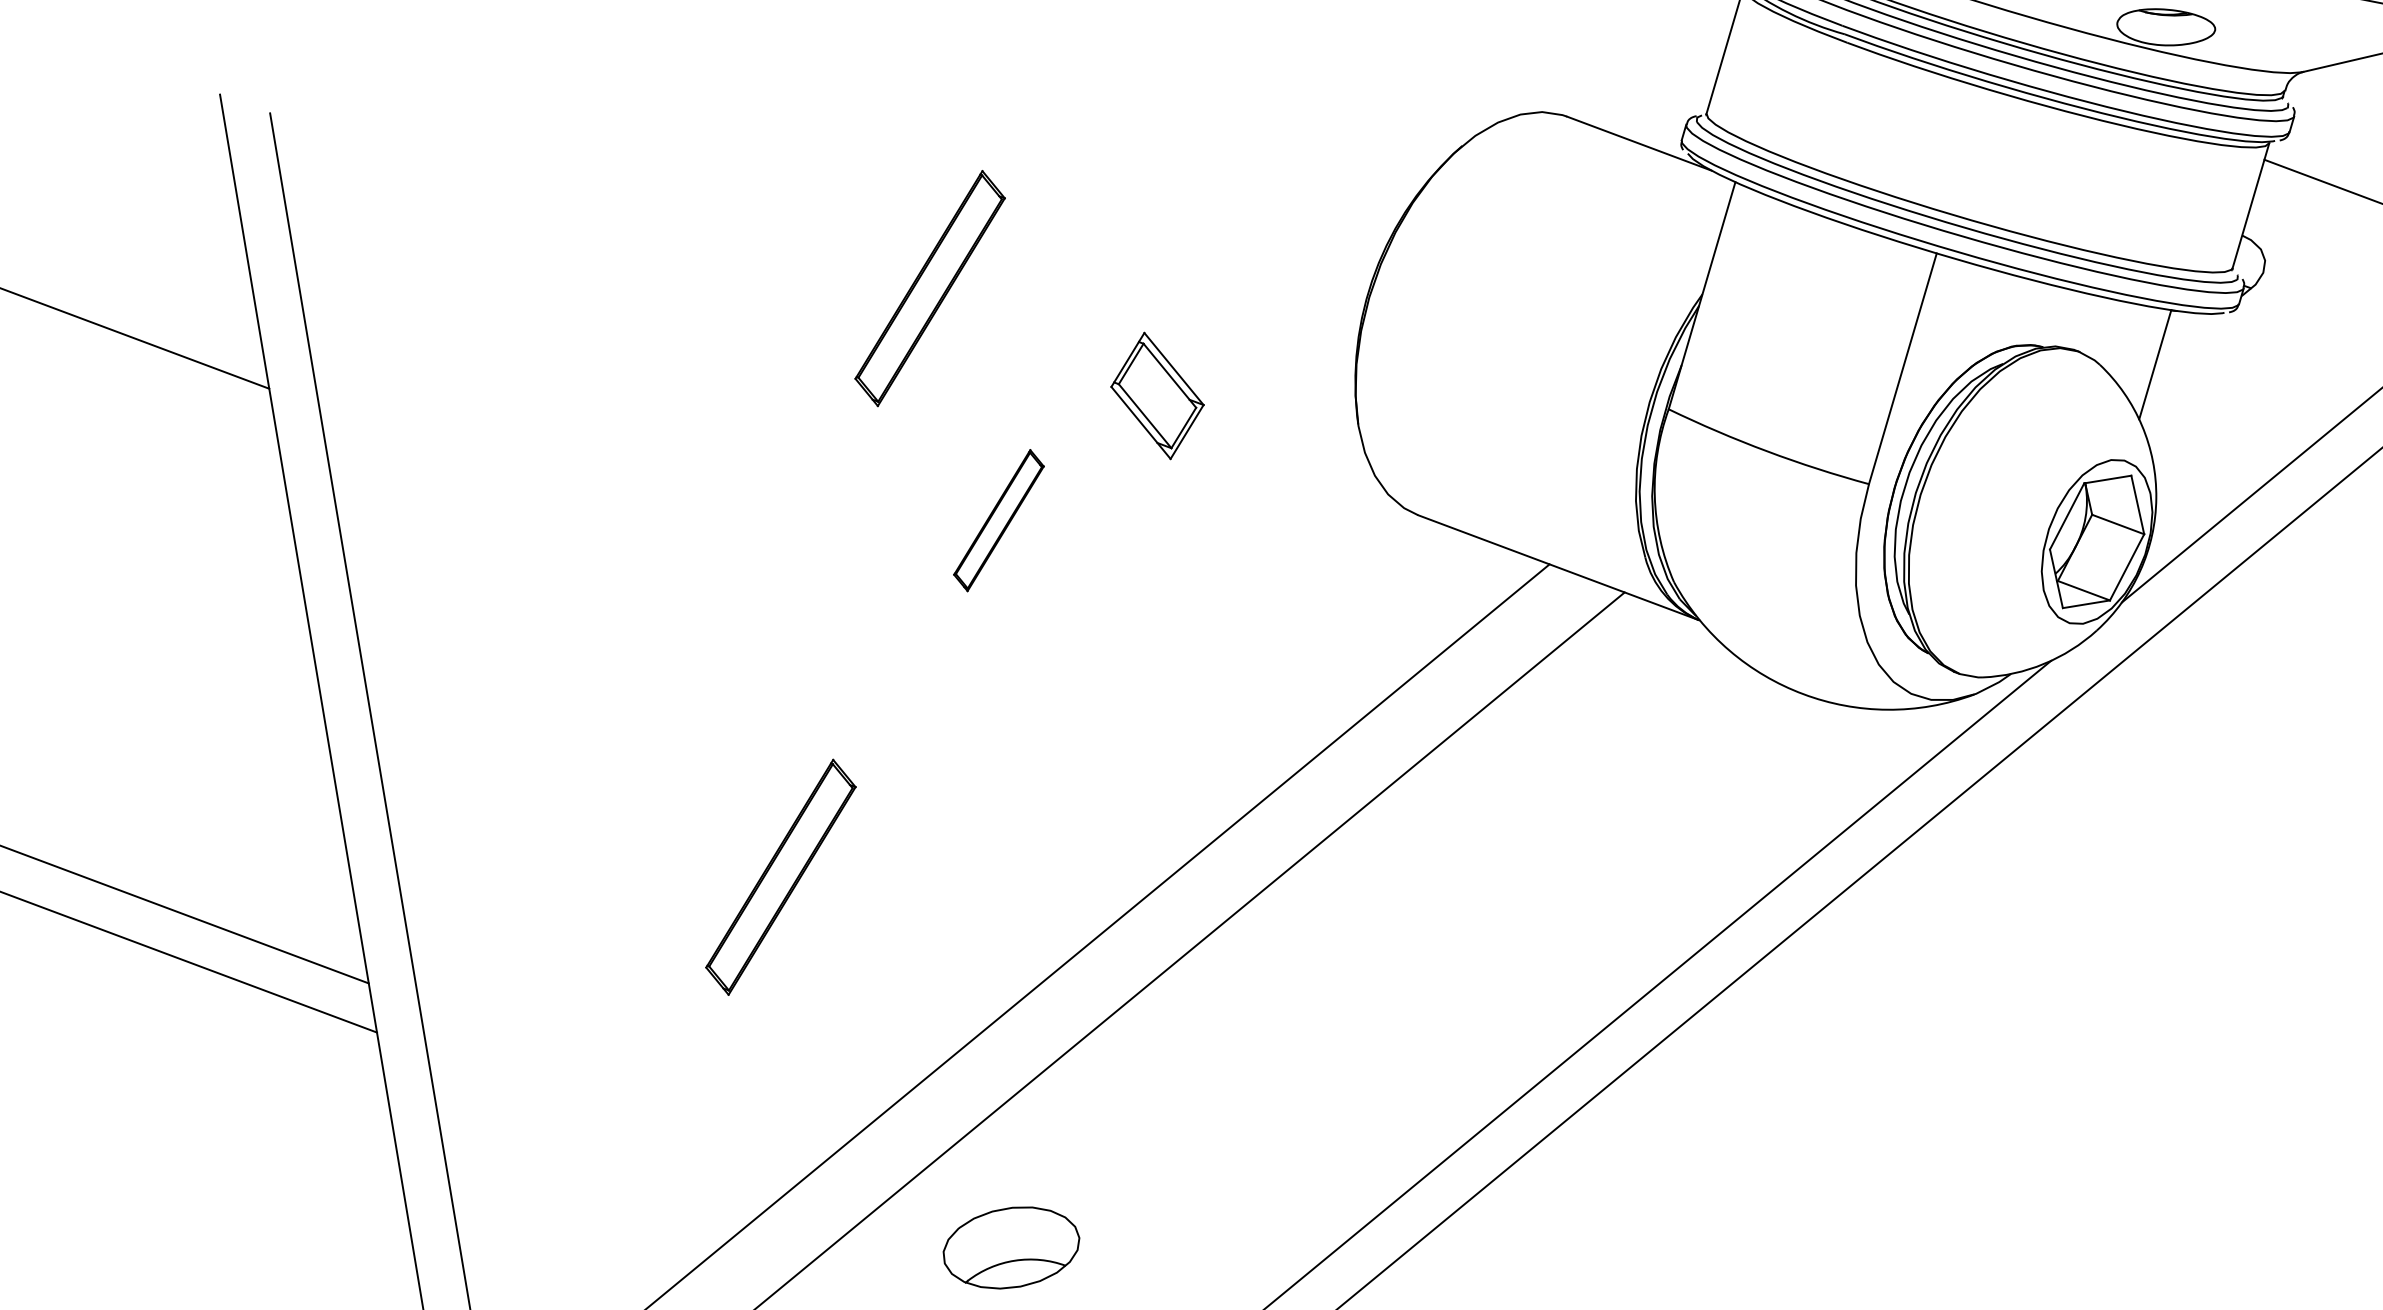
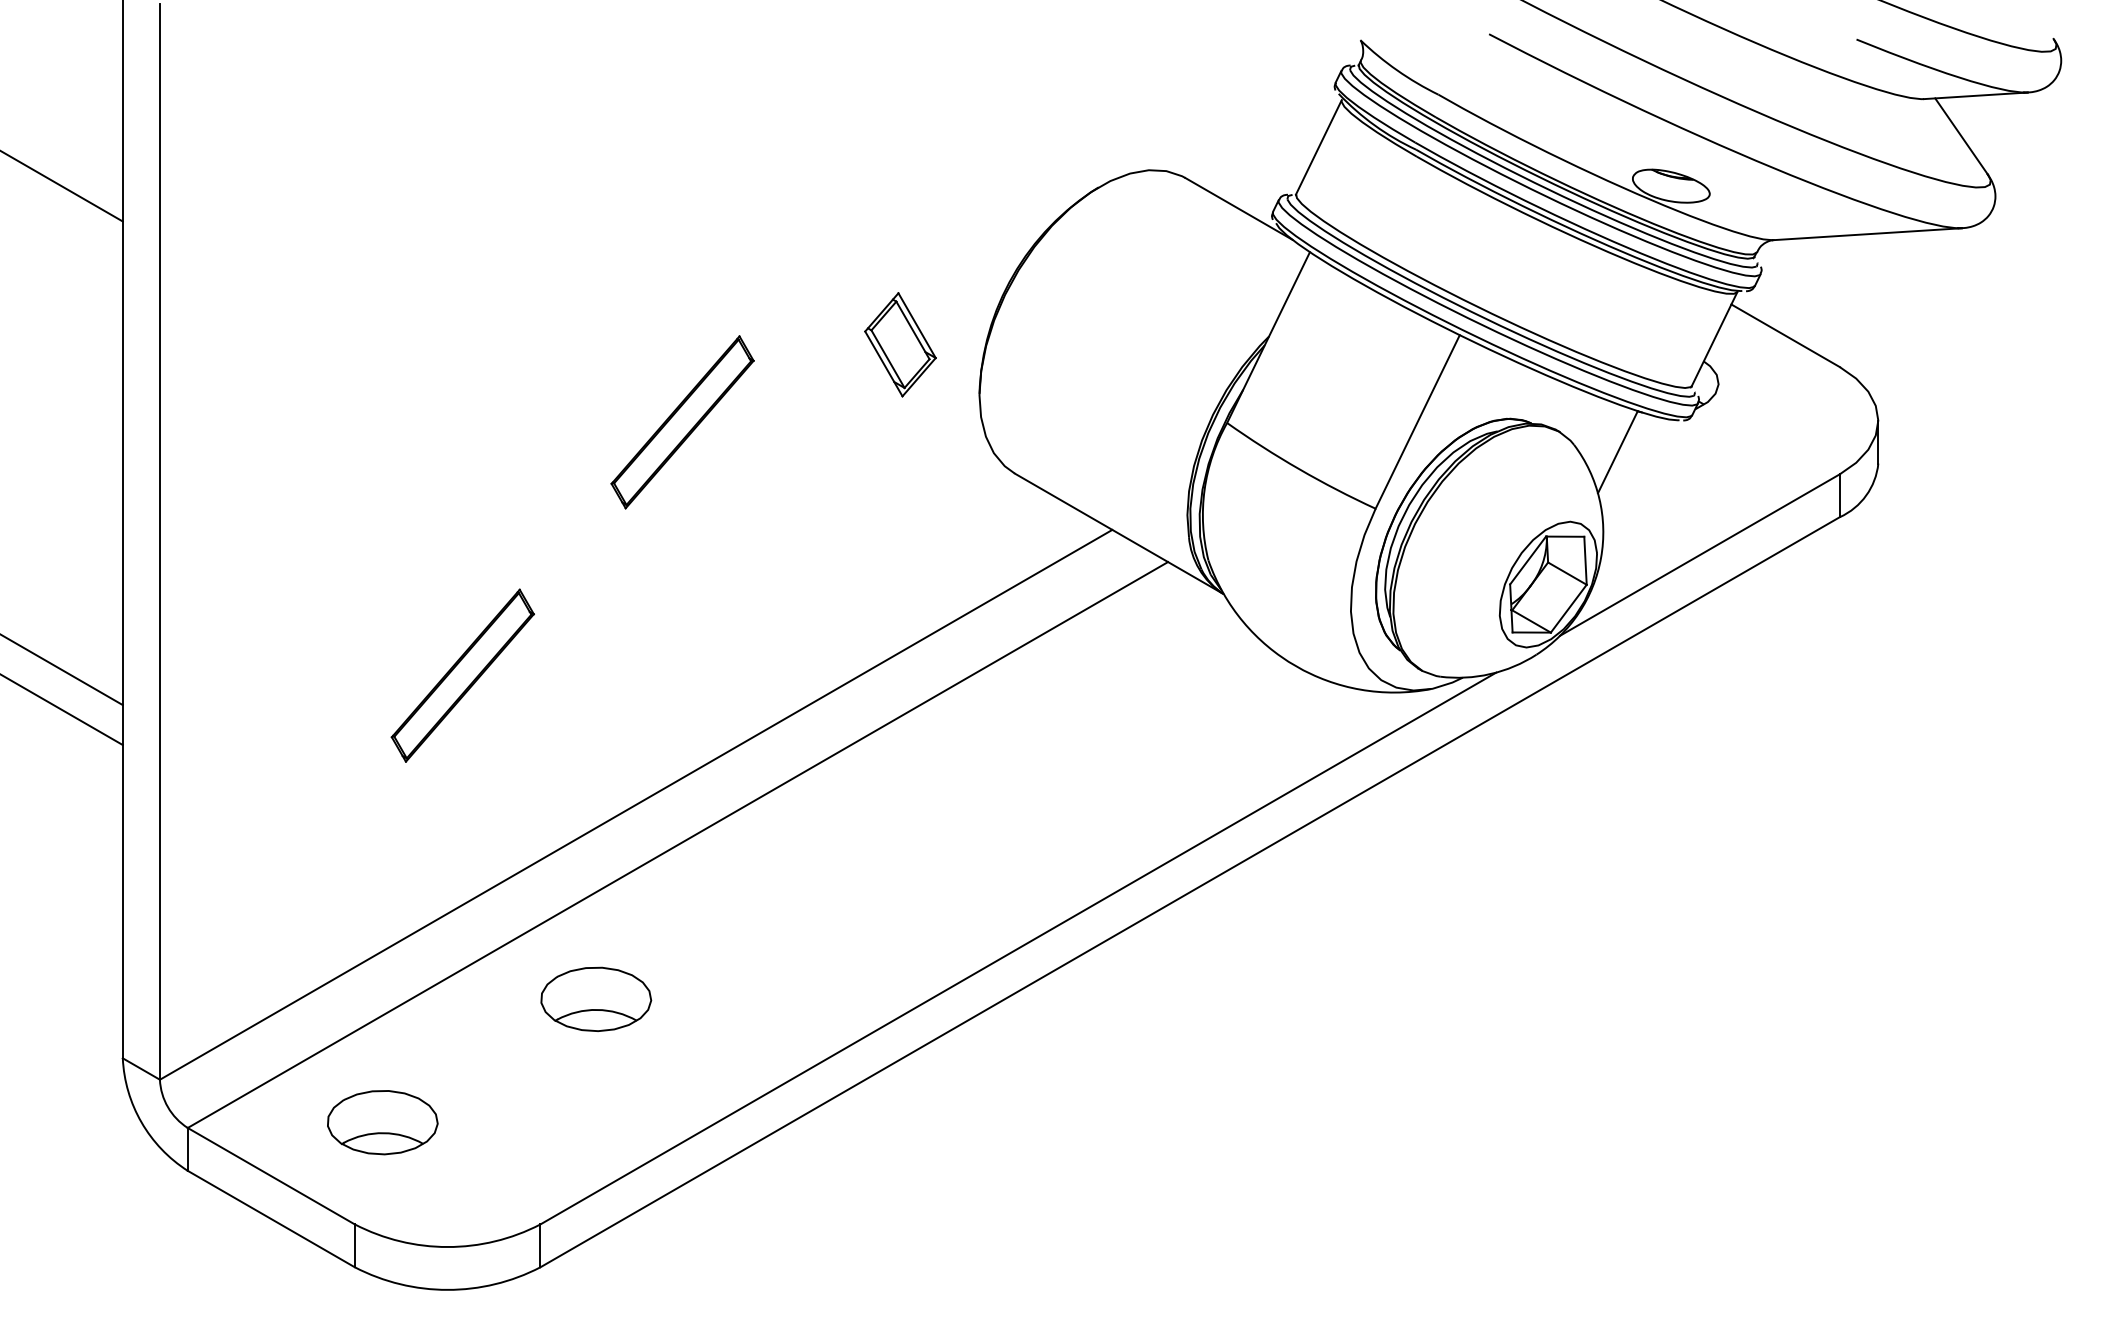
part: (929, 288) -> (658, 229), removed
part: (1157, 395) -> (900, 344), moved
part: (998, 520) -> (682, 422), size x1.67

